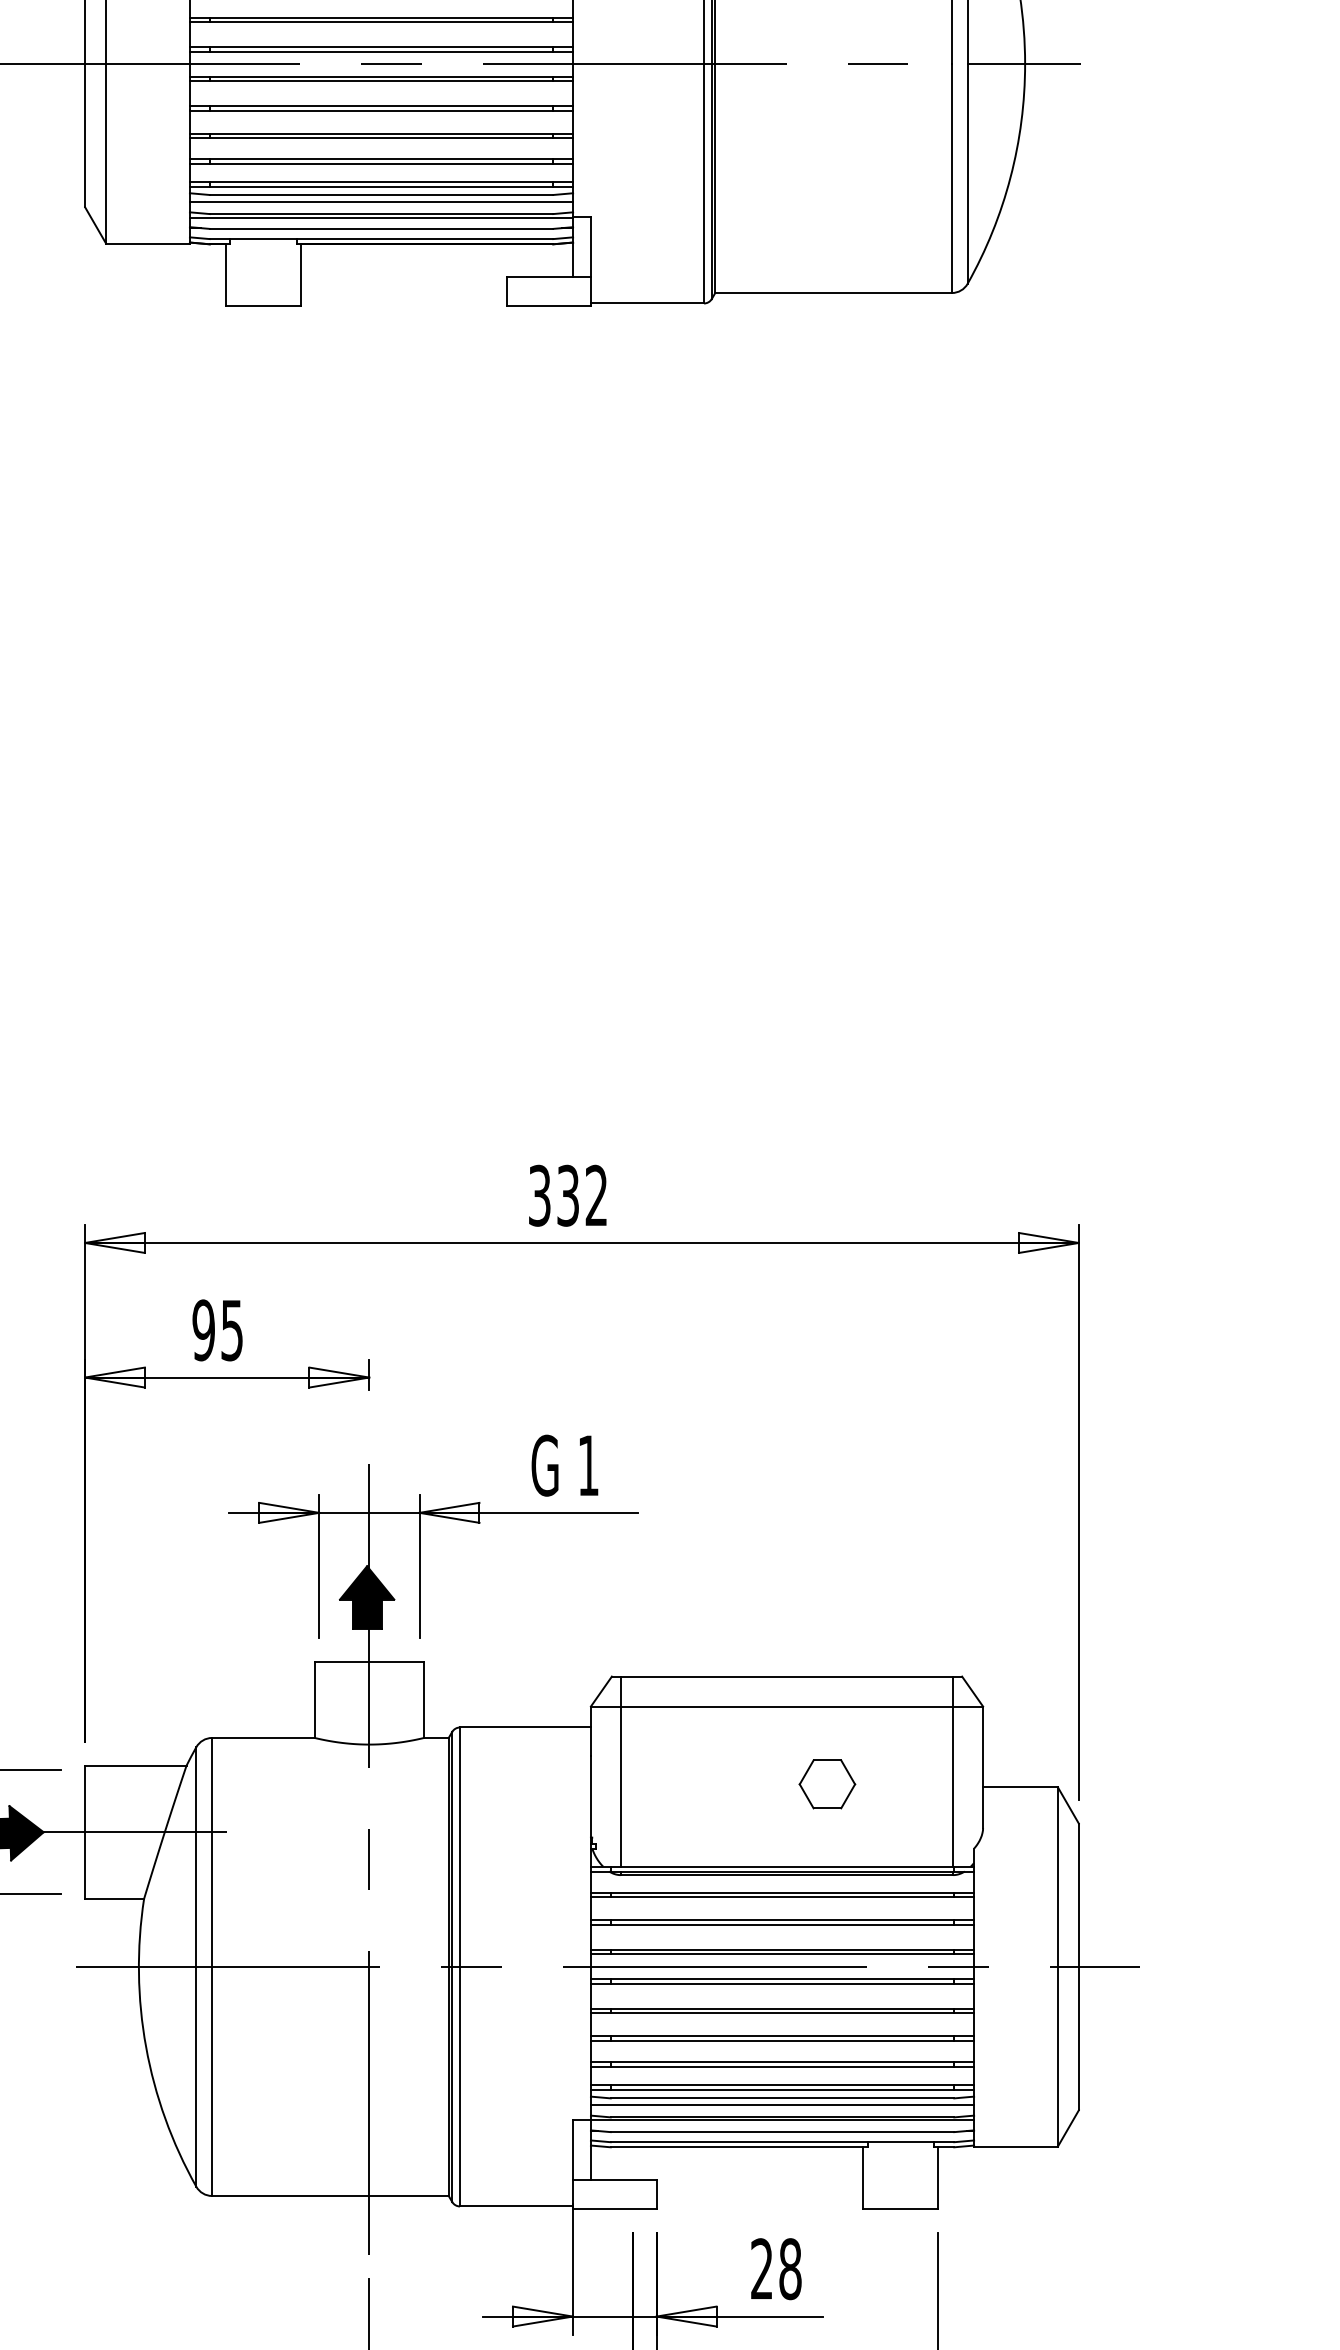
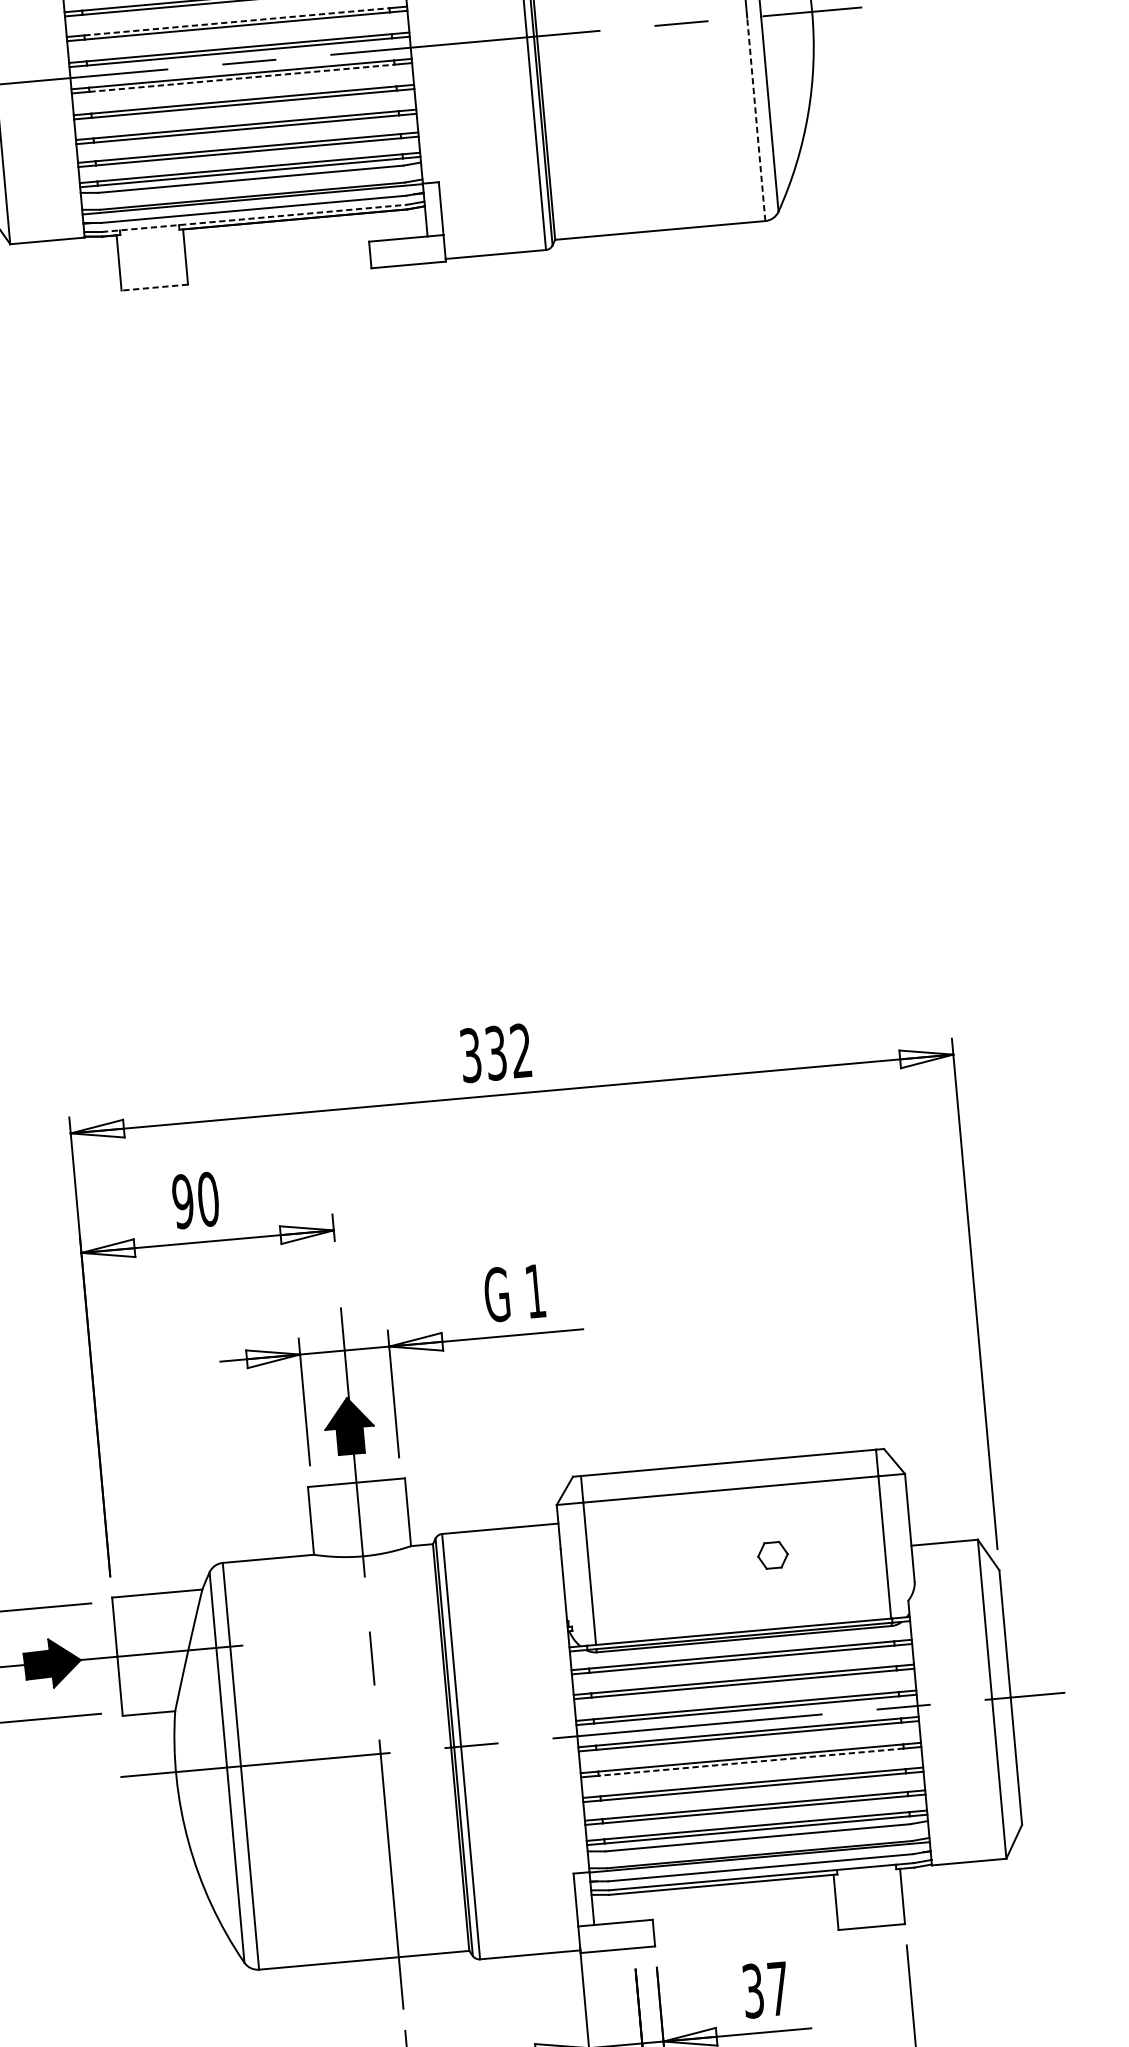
line: (381, 17) -> (236, 21), solid -> dashed
line: (381, 81) -> (241, 78), solid -> dashed
line: (951, 178) -> (755, 119), solid -> dashed
line: (381, 202) -> (251, 185), removed
line: (381, 239) -> (254, 218), solid -> dashed
line: (262, 306) -> (154, 287), solid -> dashed
text: (232, 1330) -> (208, 1199), 95 -> 90
part: (827, 1784) -> (773, 1555), size x0.6
line: (782, 2013) -> (751, 1762), solid -> dashed
line: (782, 2105) -> (758, 1844), removed
text: (776, 2269) -> (766, 1990), 28 -> 37

